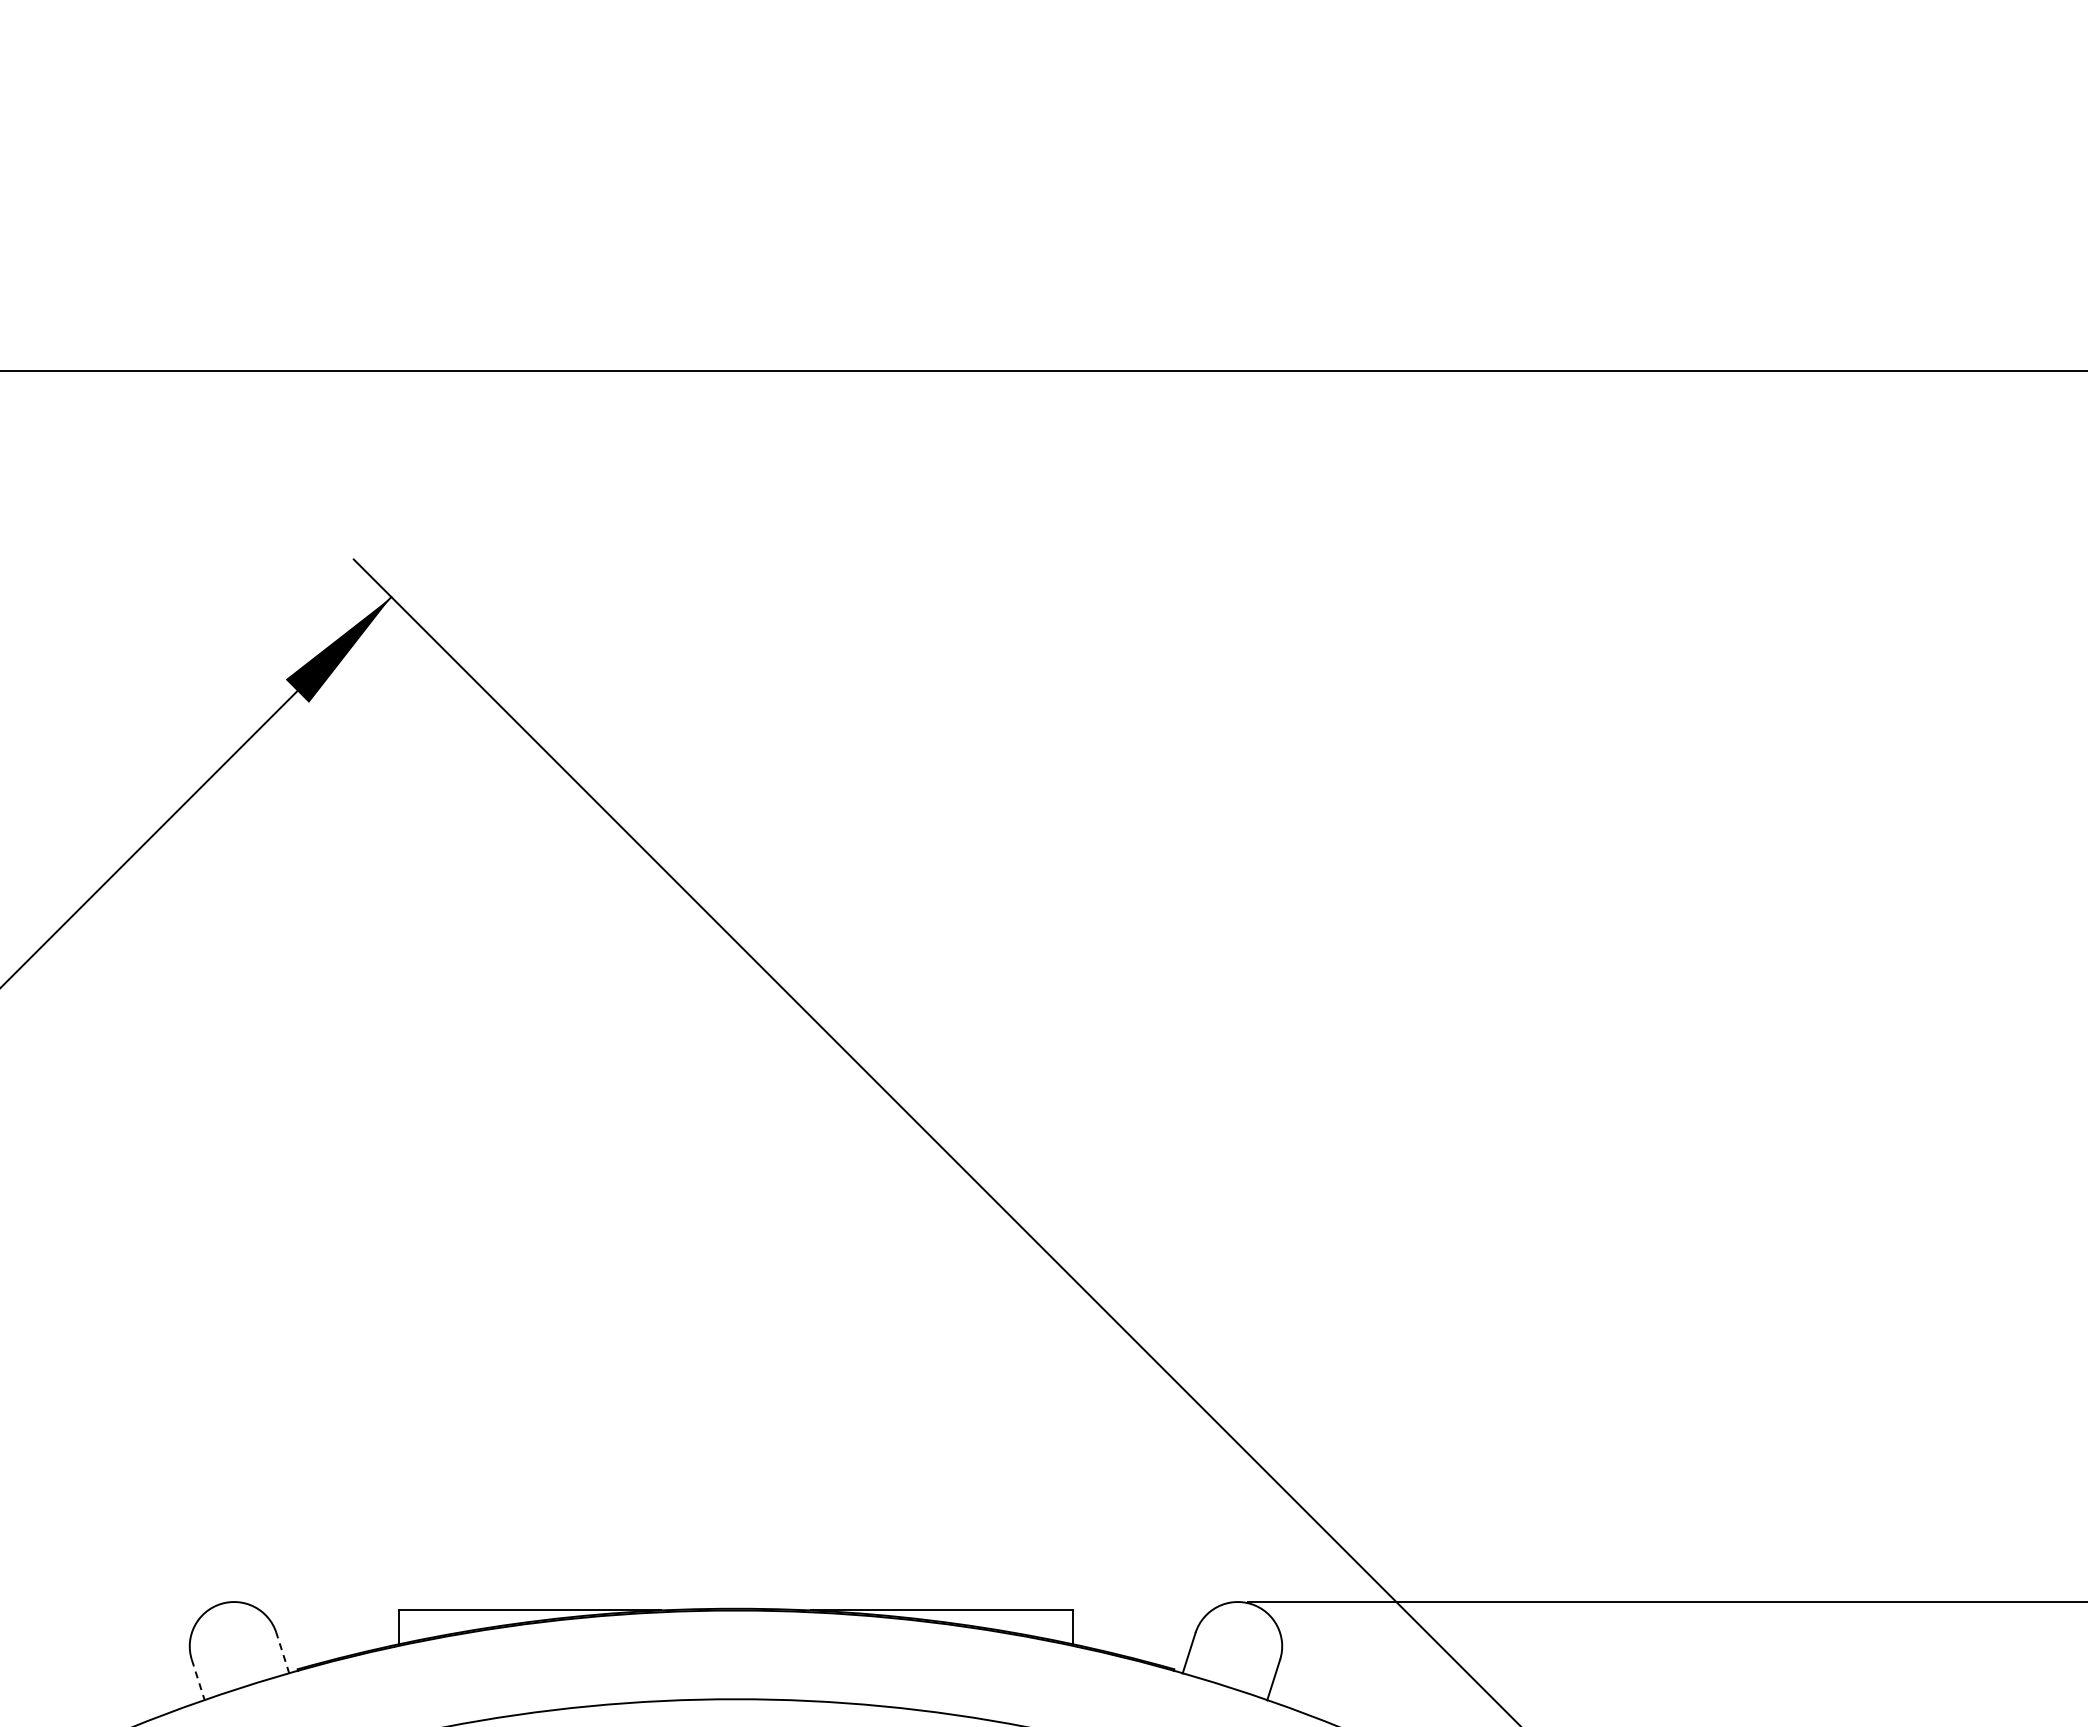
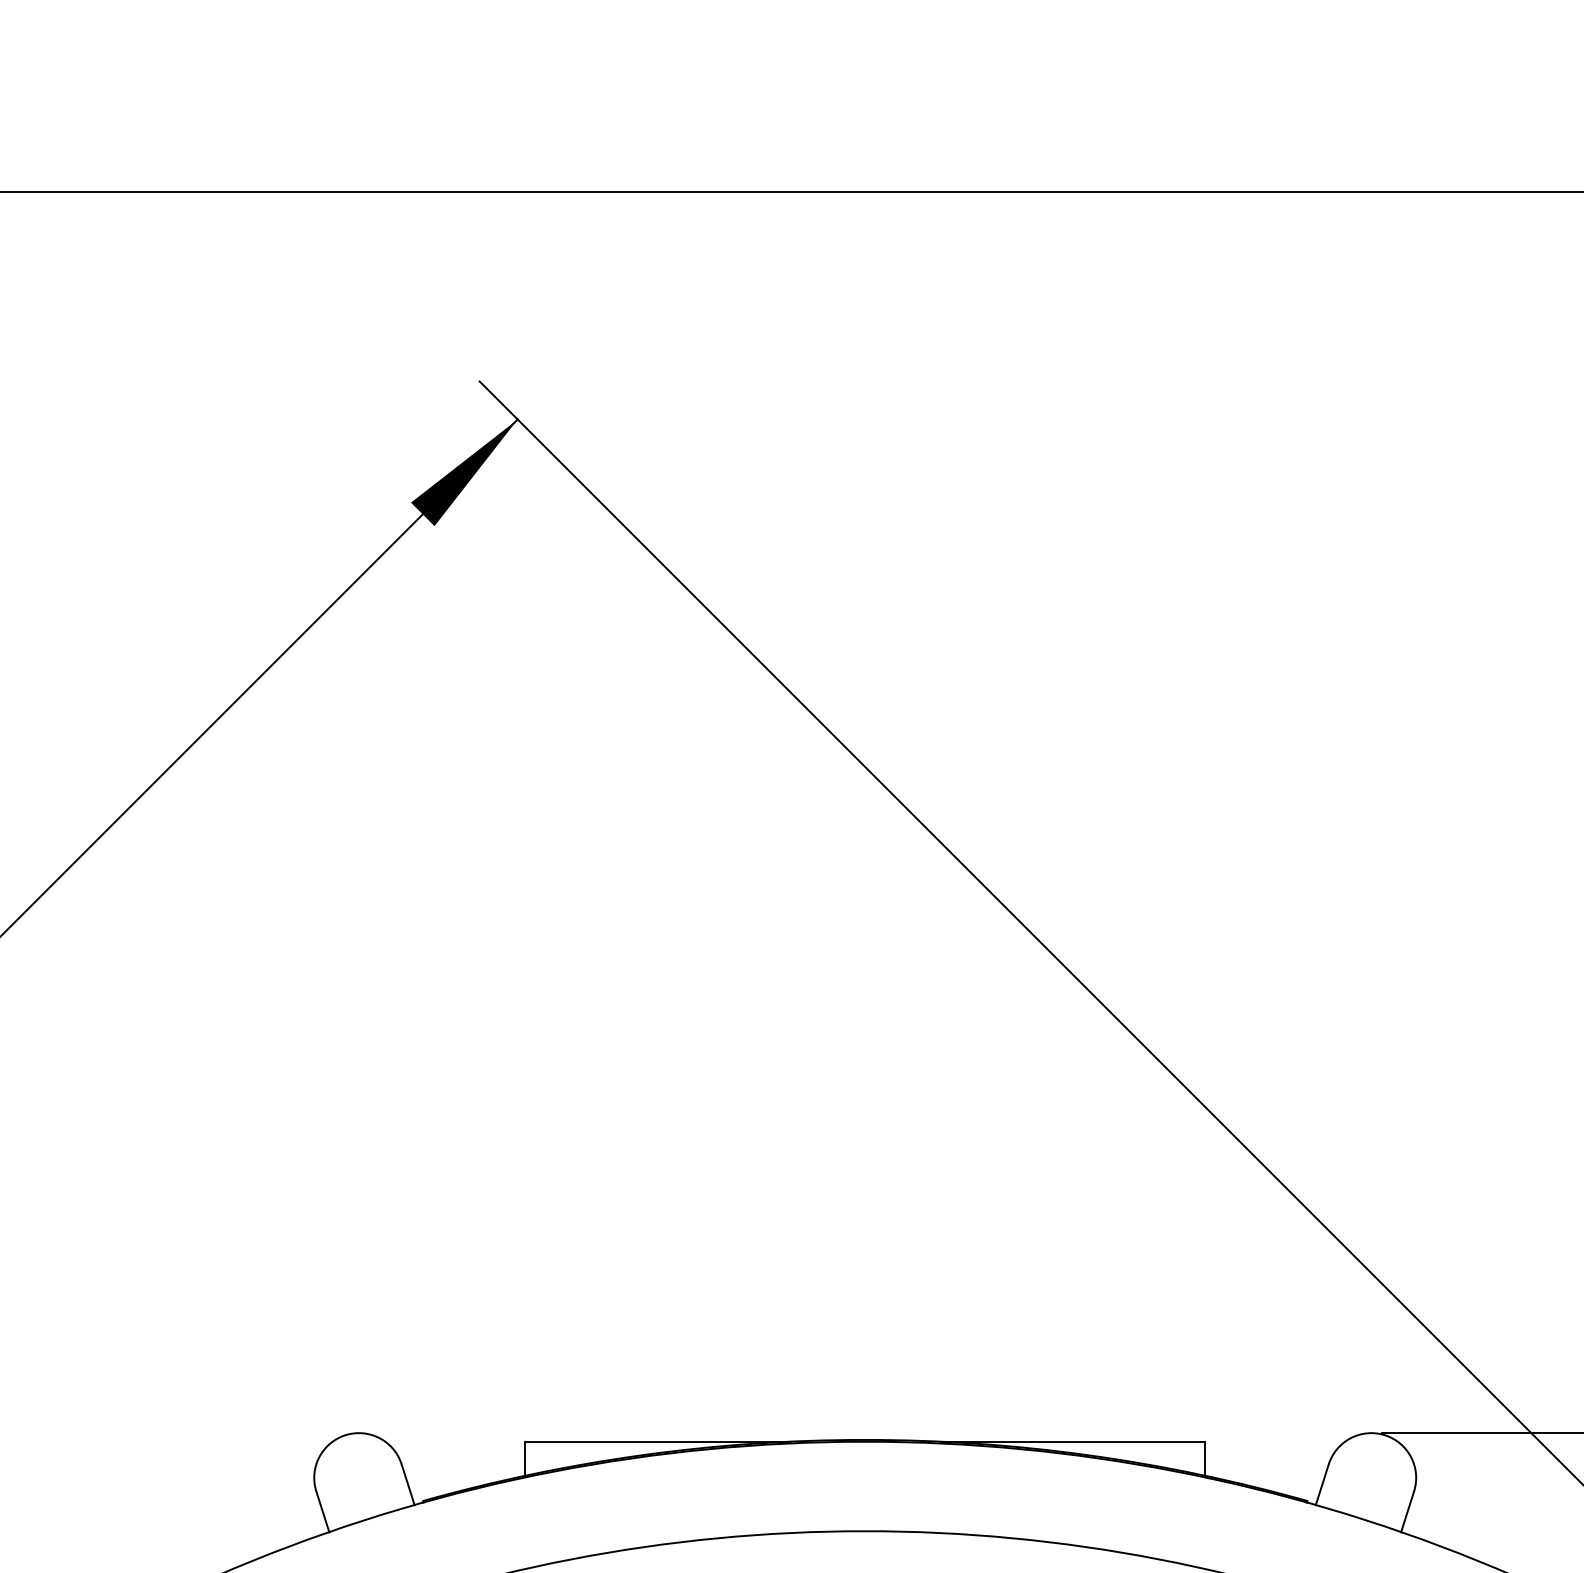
line: (282, 1652) -> (407, 1484), dashed -> solid
line: (198, 1680) -> (323, 1512), dashed -> solid

